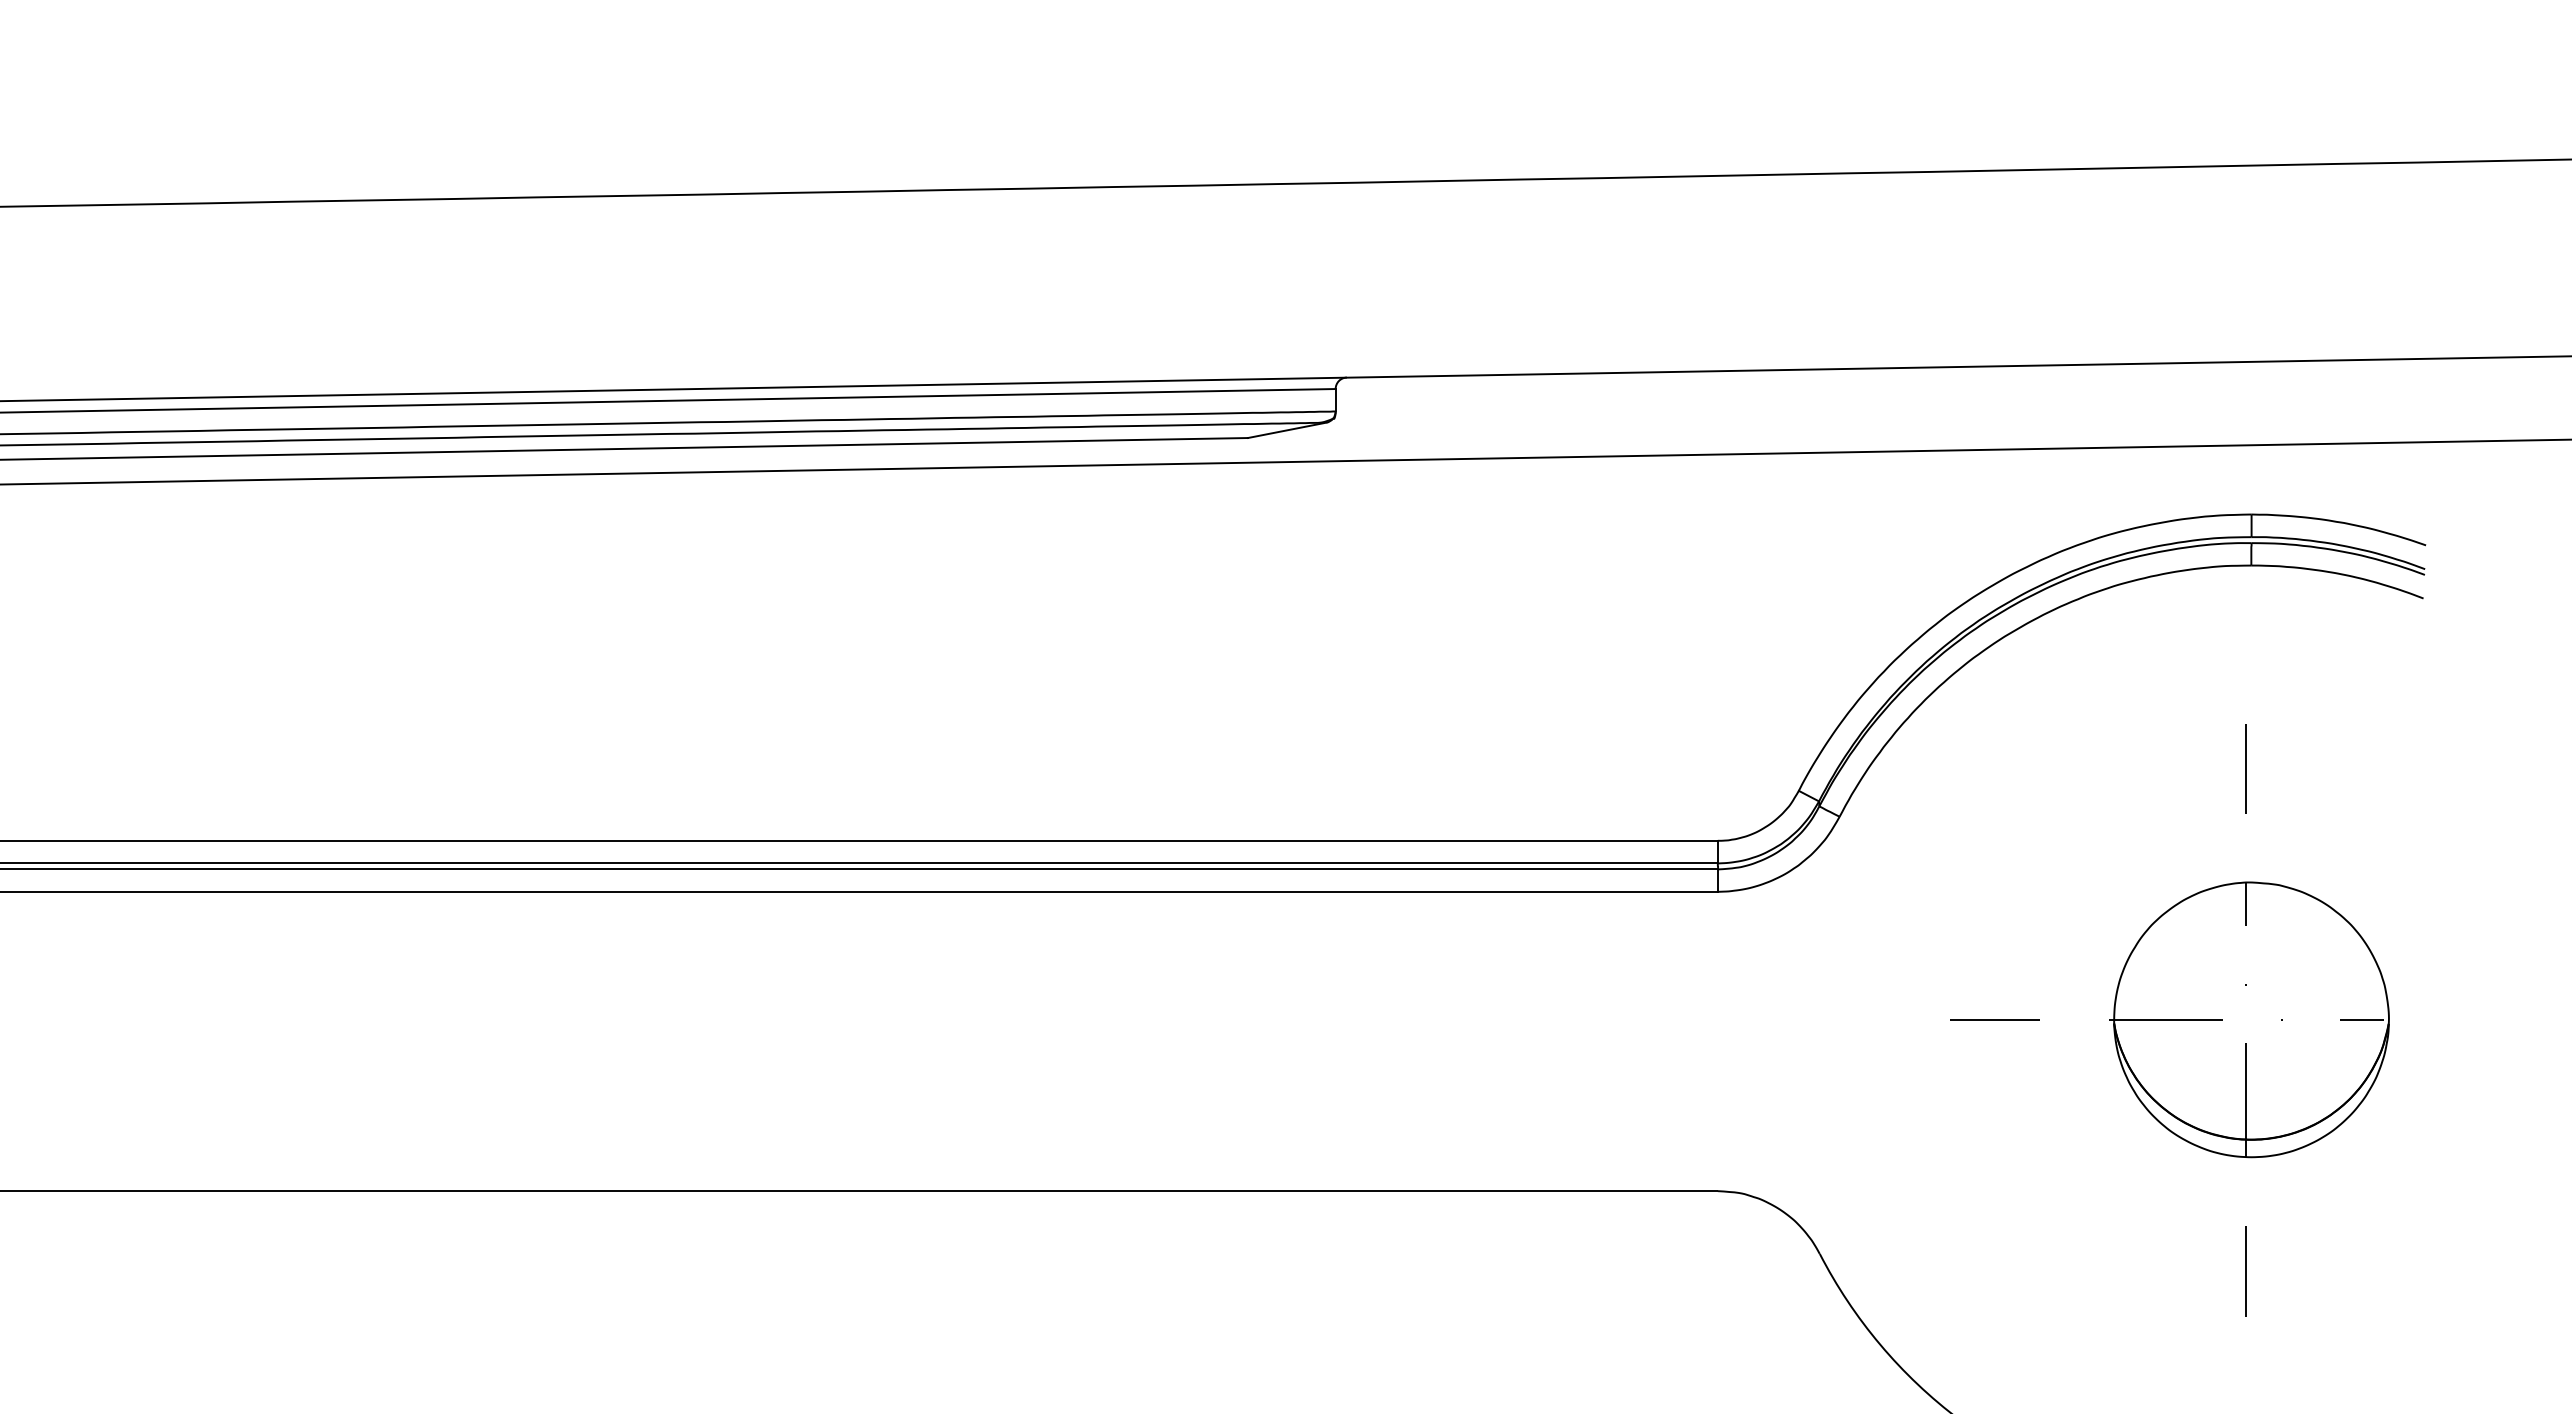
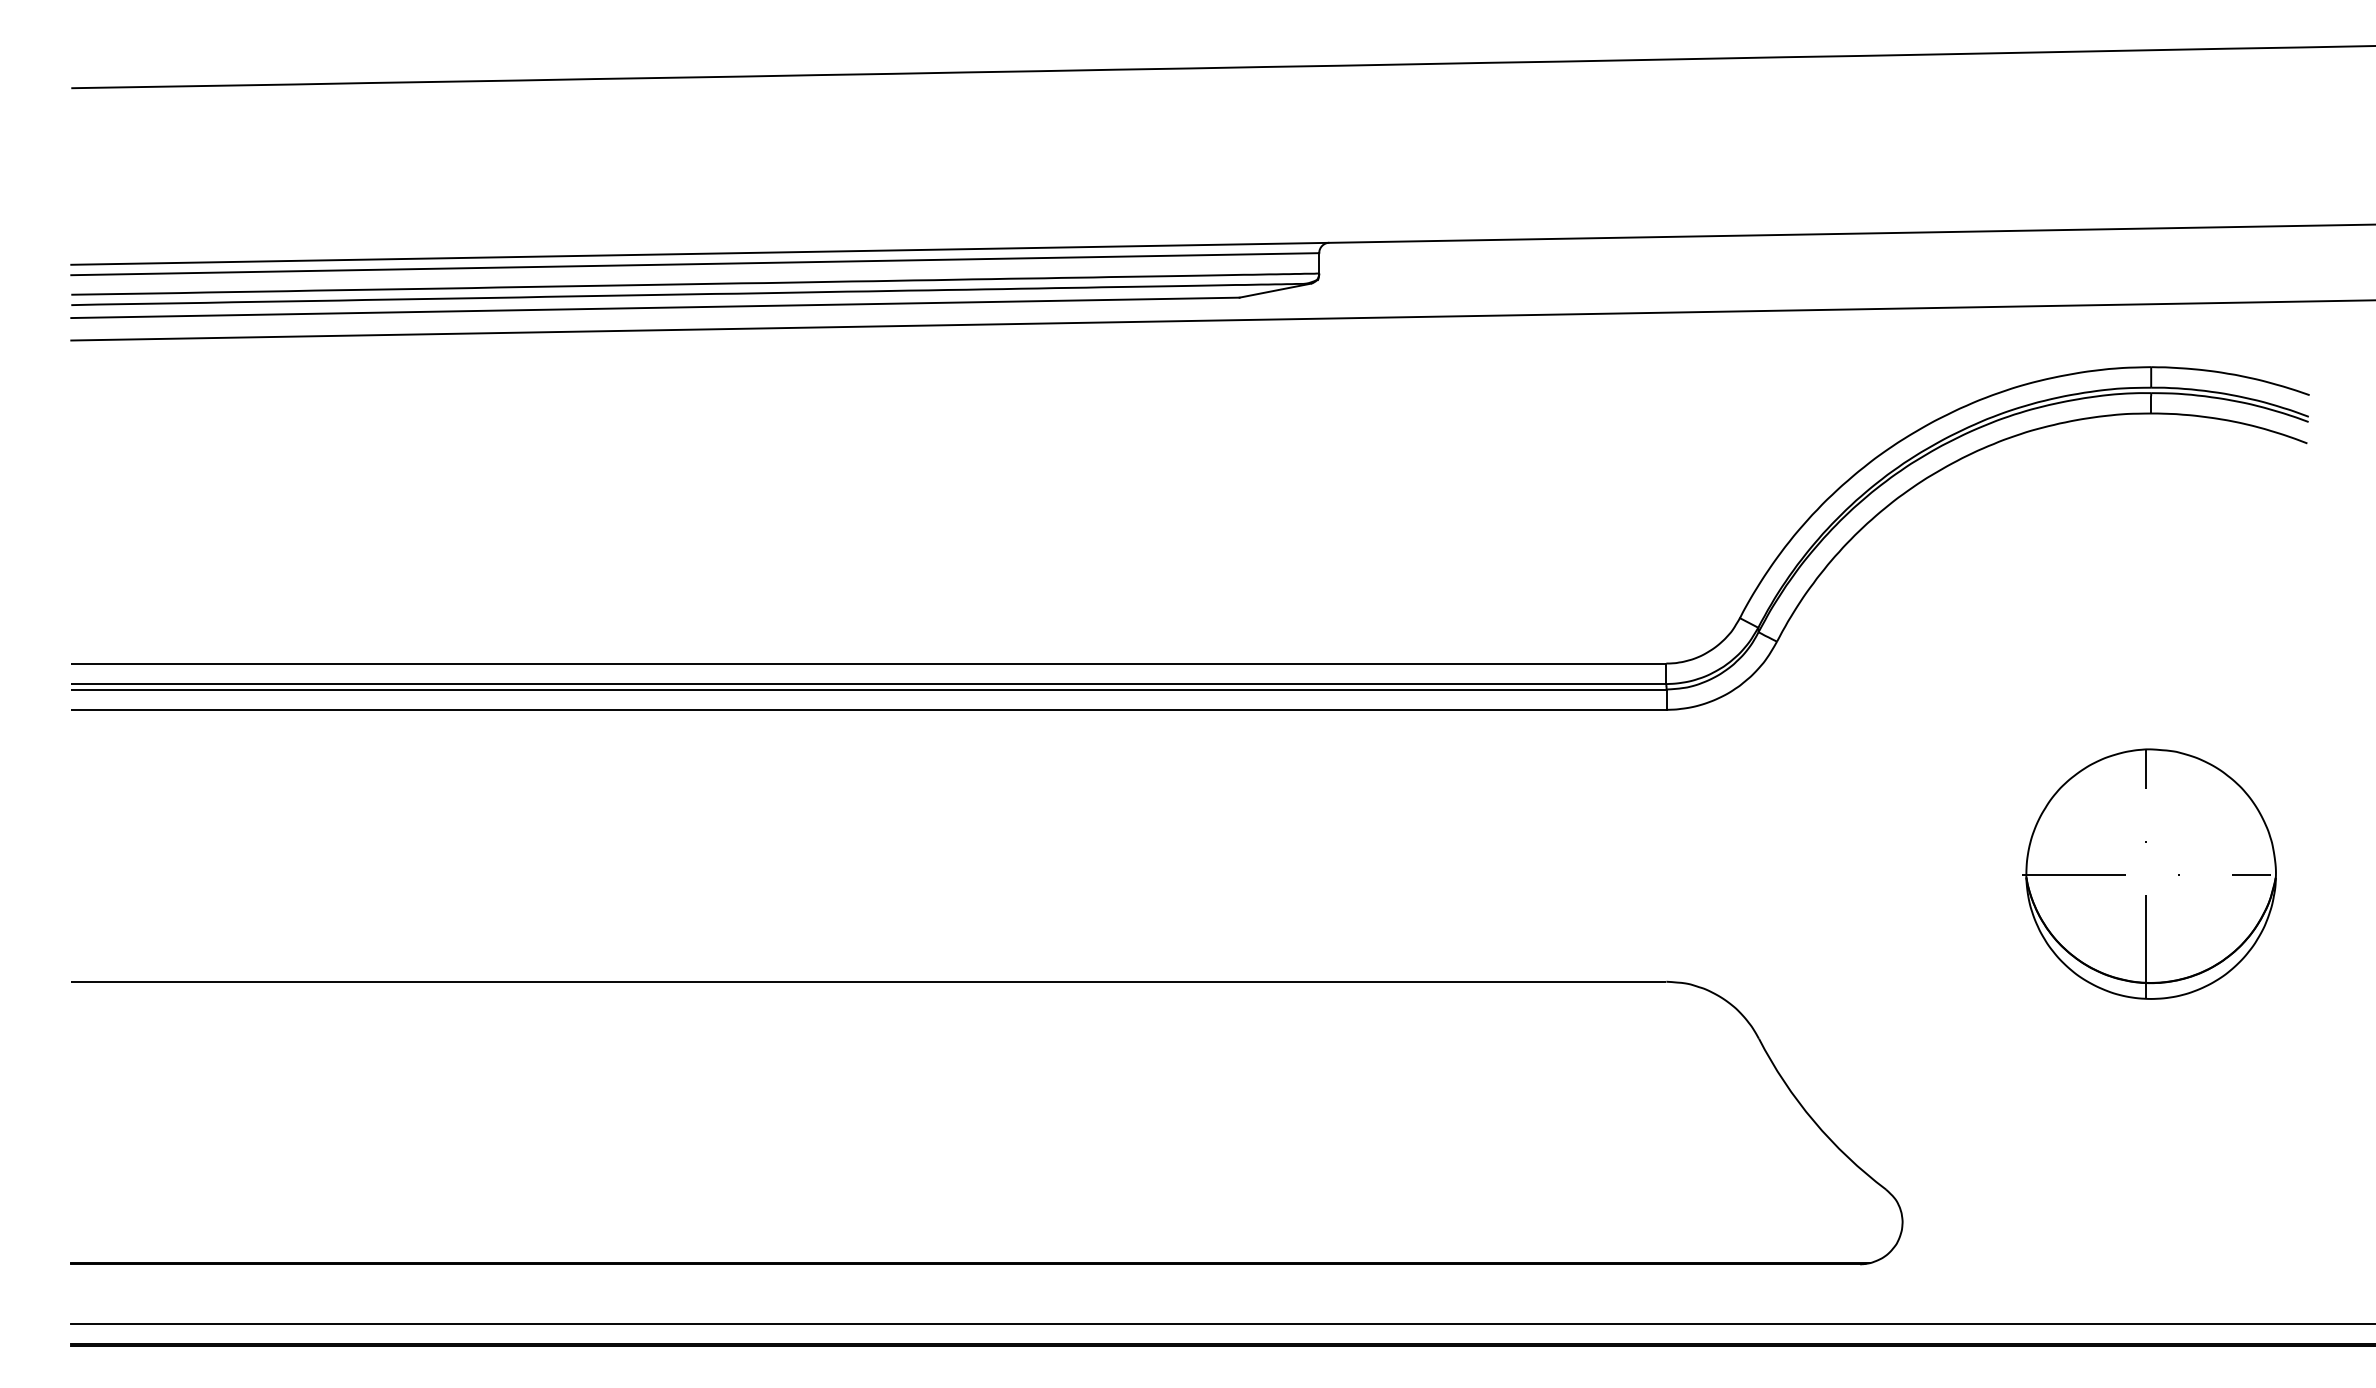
line: (2246, 769) -> (2146, 598), removed
part: (2249, 1019) -> (2149, 873), moved
line: (1994, 1020) -> (1917, 826), removed
line: (2246, 1271) -> (2146, 1054), removed

